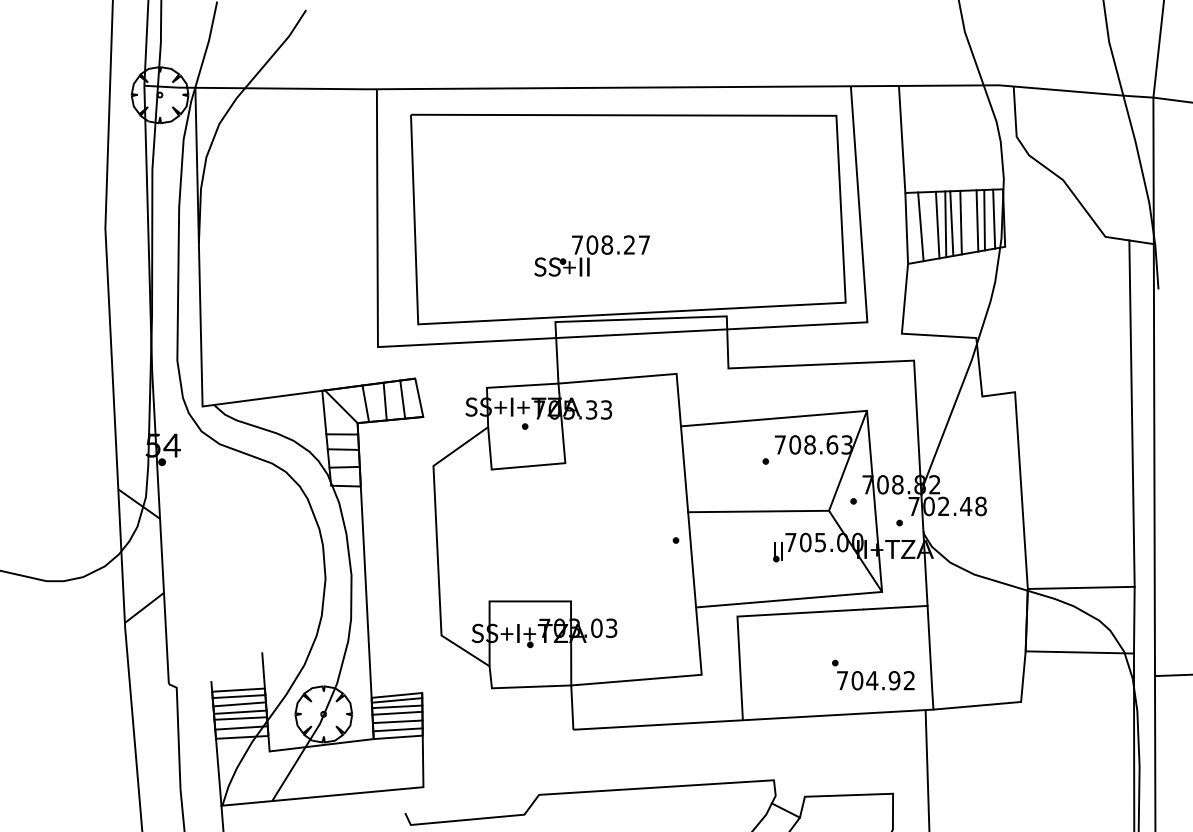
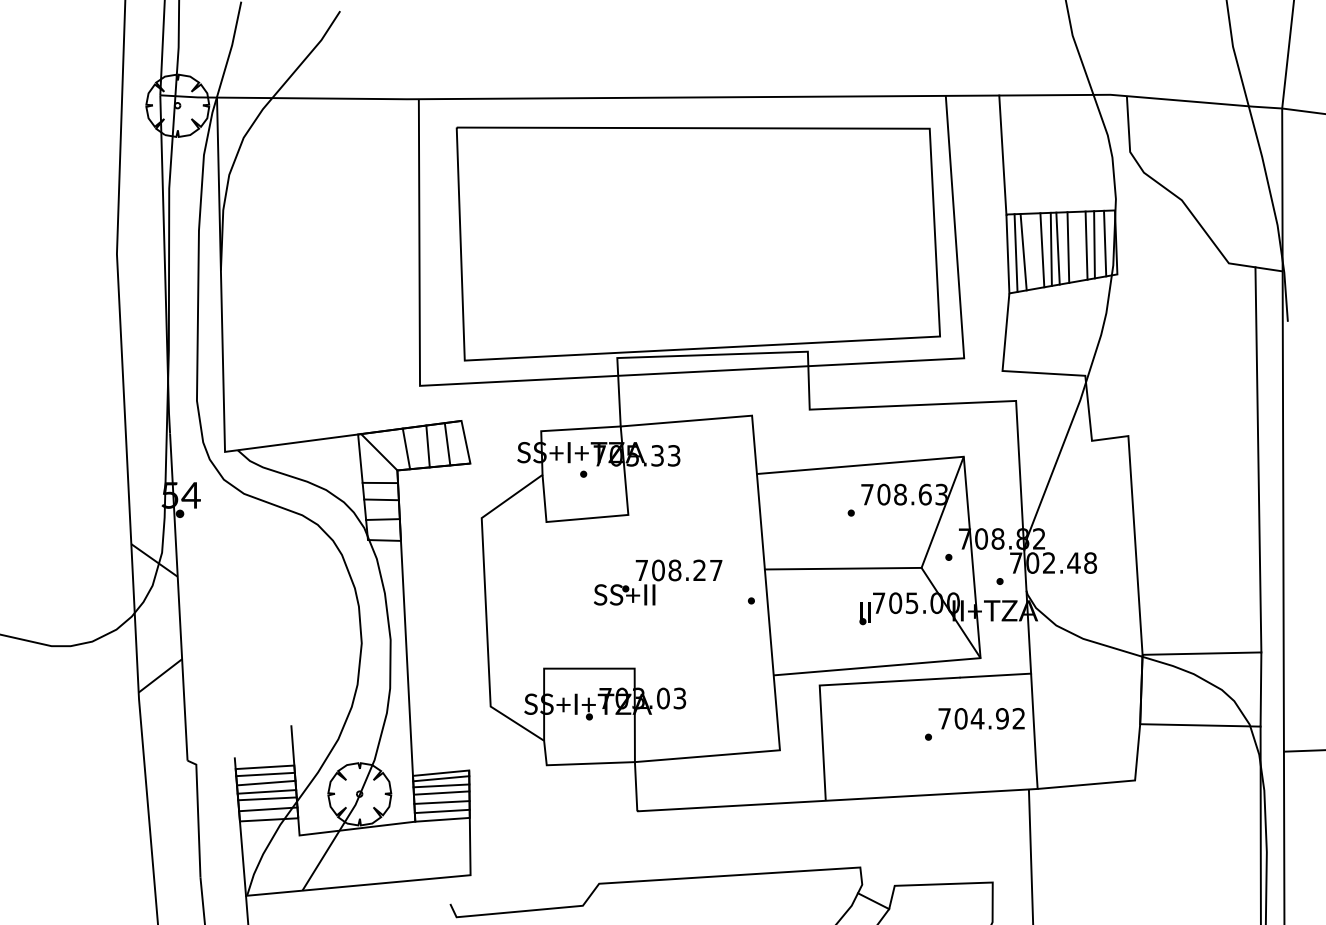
line: (913, 228) -> (1015, 253), added
part: (592, 255) -> (658, 582), moved
text: (875, 680) -> (981, 718), moved

